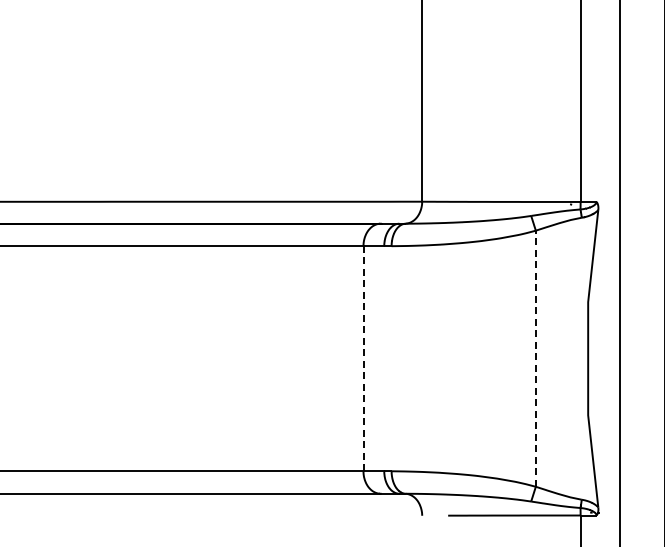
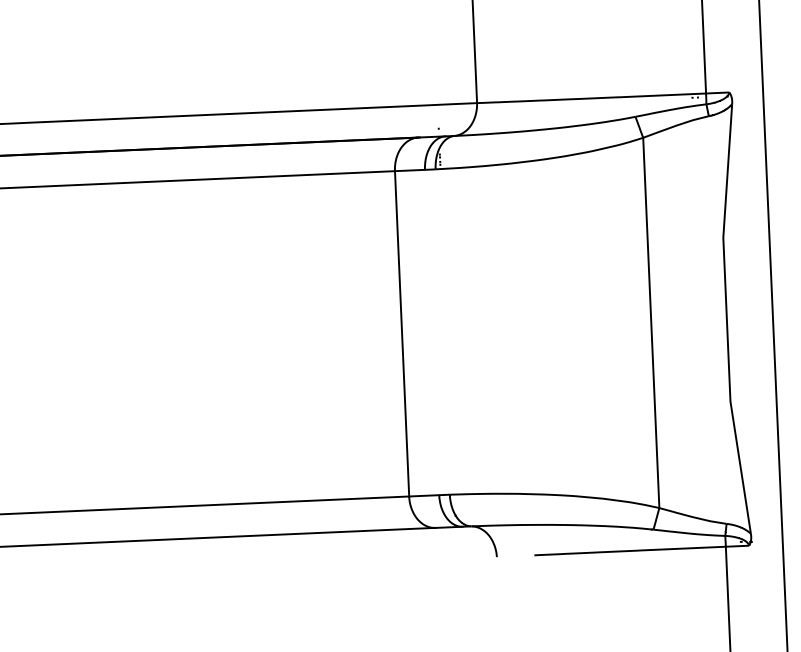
line: (363, 358) -> (402, 333), dashed -> solid
line: (535, 358) -> (650, 322), dashed -> solid

